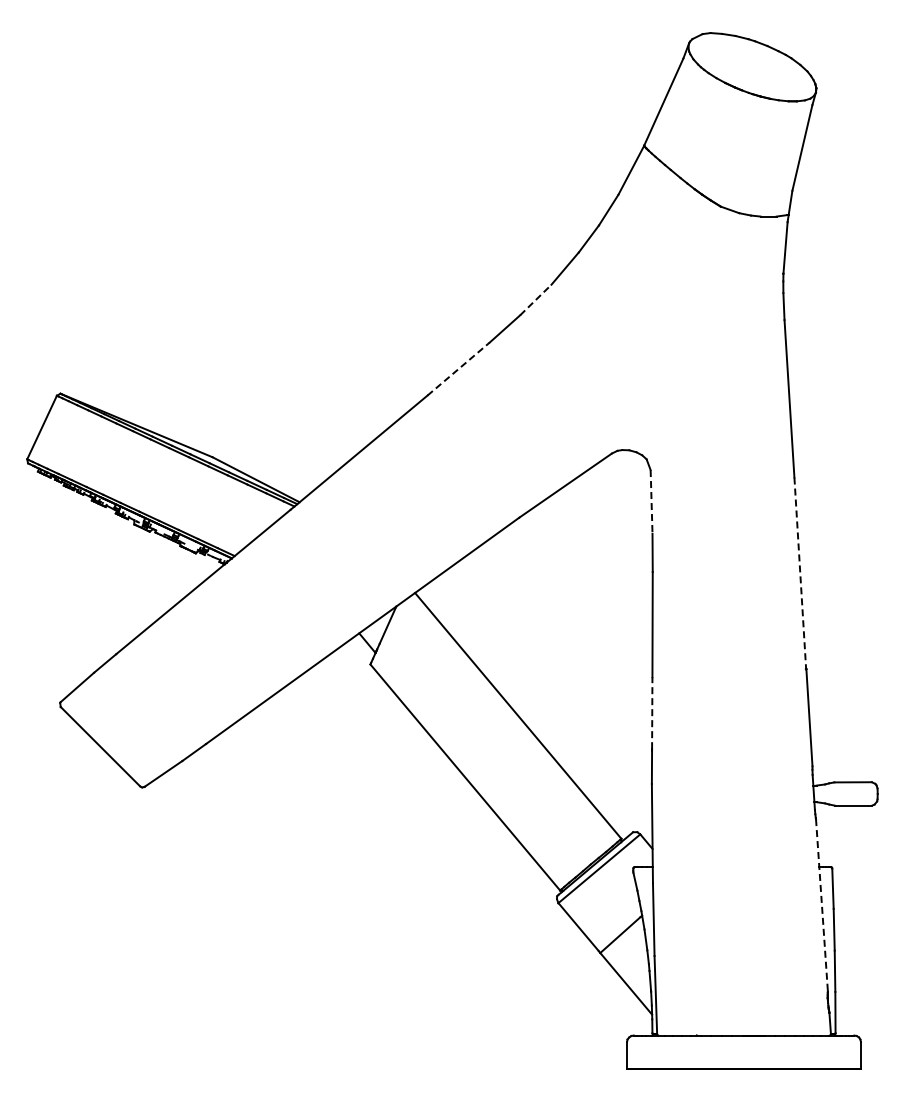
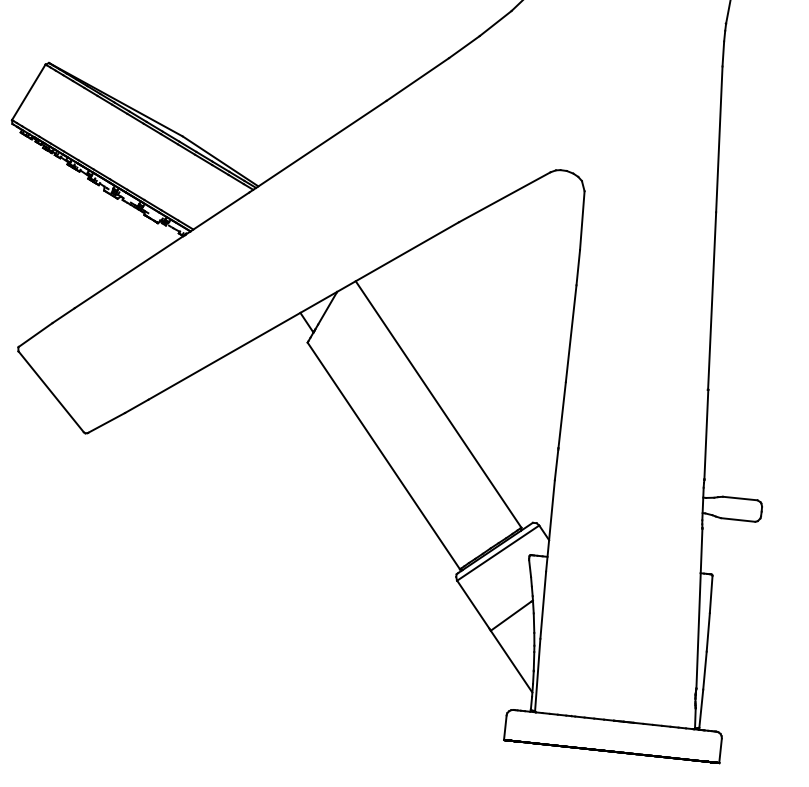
line: (535, 300) -> (495, 23), dashed -> solid
line: (458, 369) -> (417, 79), dashed -> solid
line: (651, 501) -> (582, 220), dashed -> solid
line: (800, 573) -> (712, 301), dashed -> solid
line: (652, 713) -> (562, 415), dashed -> solid
line: (821, 905) -> (698, 608), dashed -> solid

